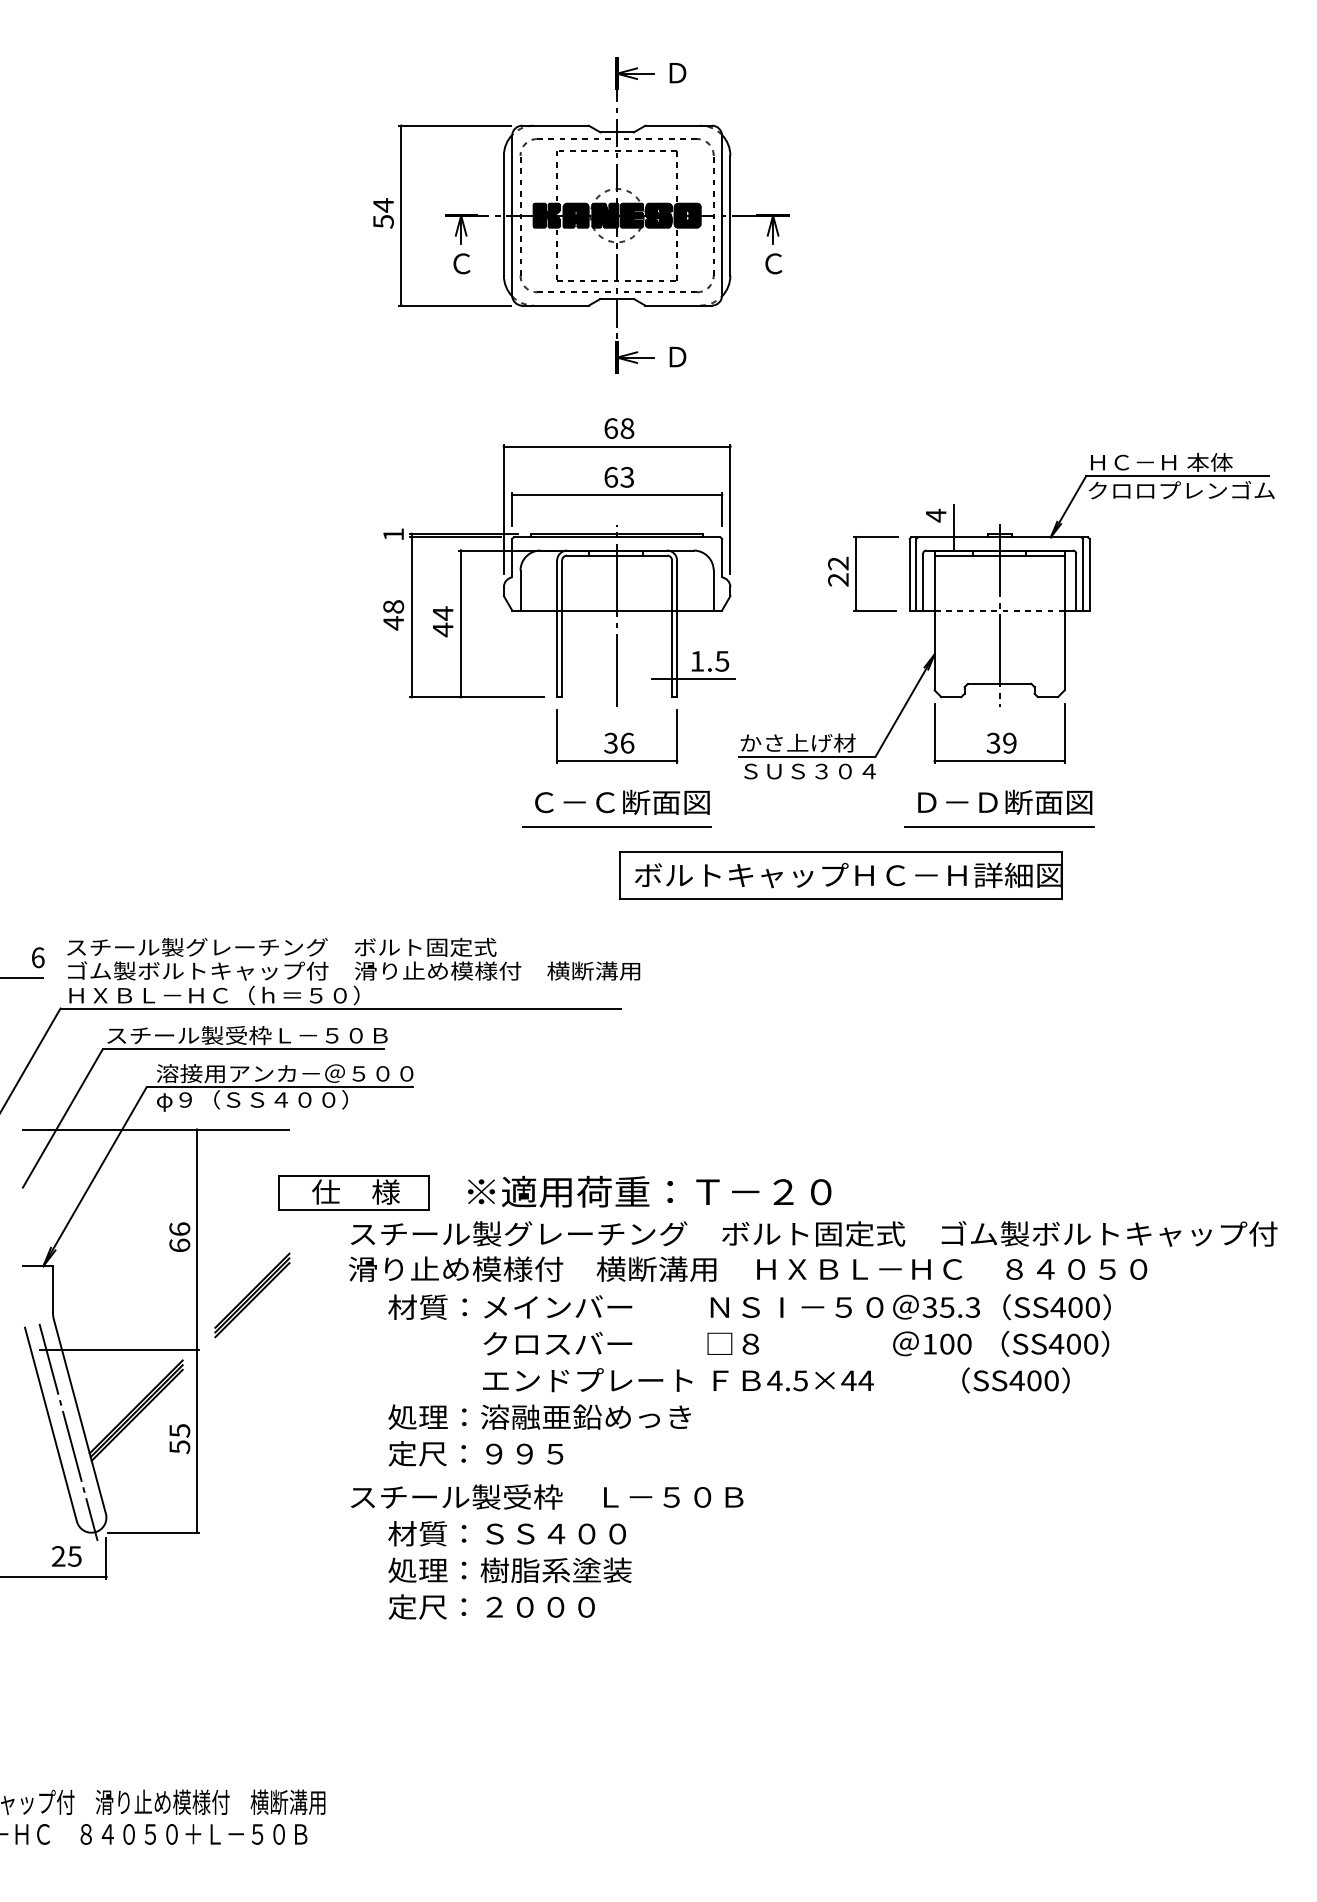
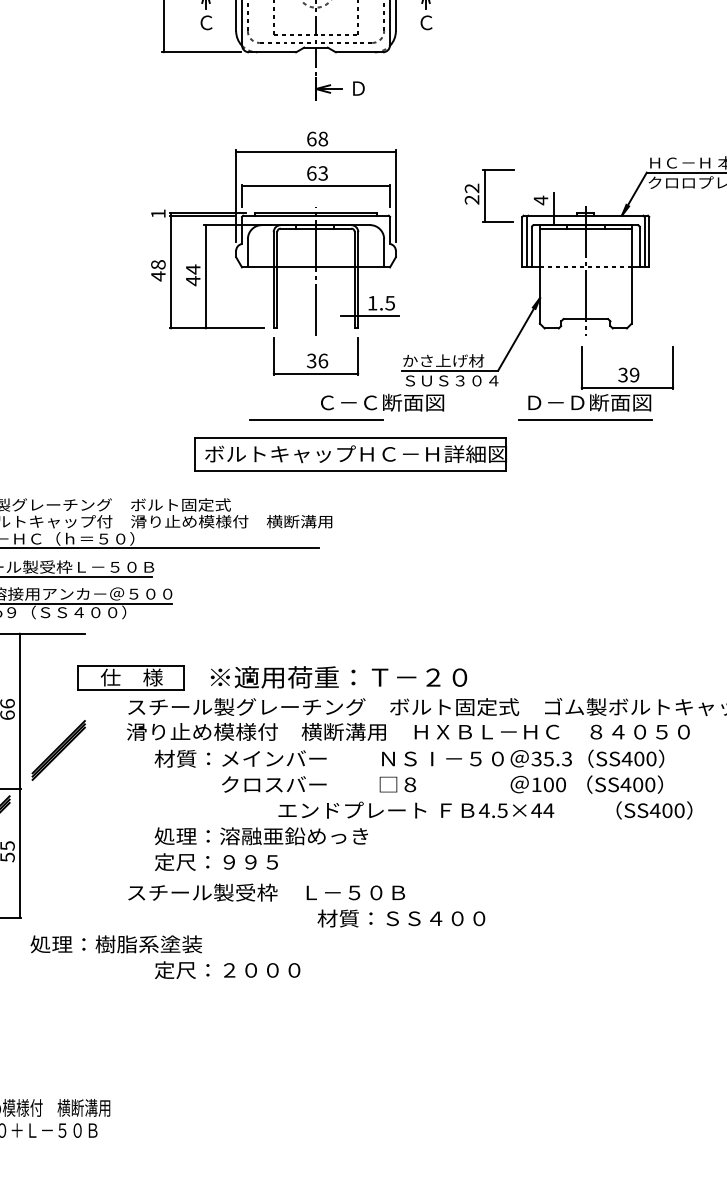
part: (856, 573) -> (484, 195), moved
part: (999, 733) -> (627, 368), moved
text: (622, 801) -> (382, 402), moved
part: (840, 875) -> (350, 454), moved
text: (776, 1380) -> (485, 810), moved
text: (506, 1533) -> (400, 918), moved
text: (509, 1570) -> (115, 944), moved

